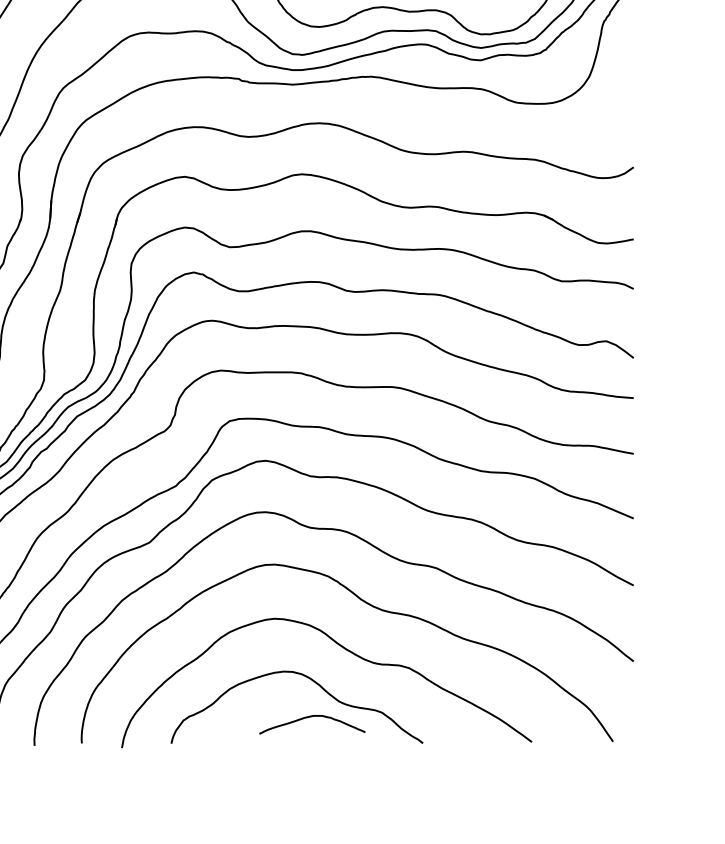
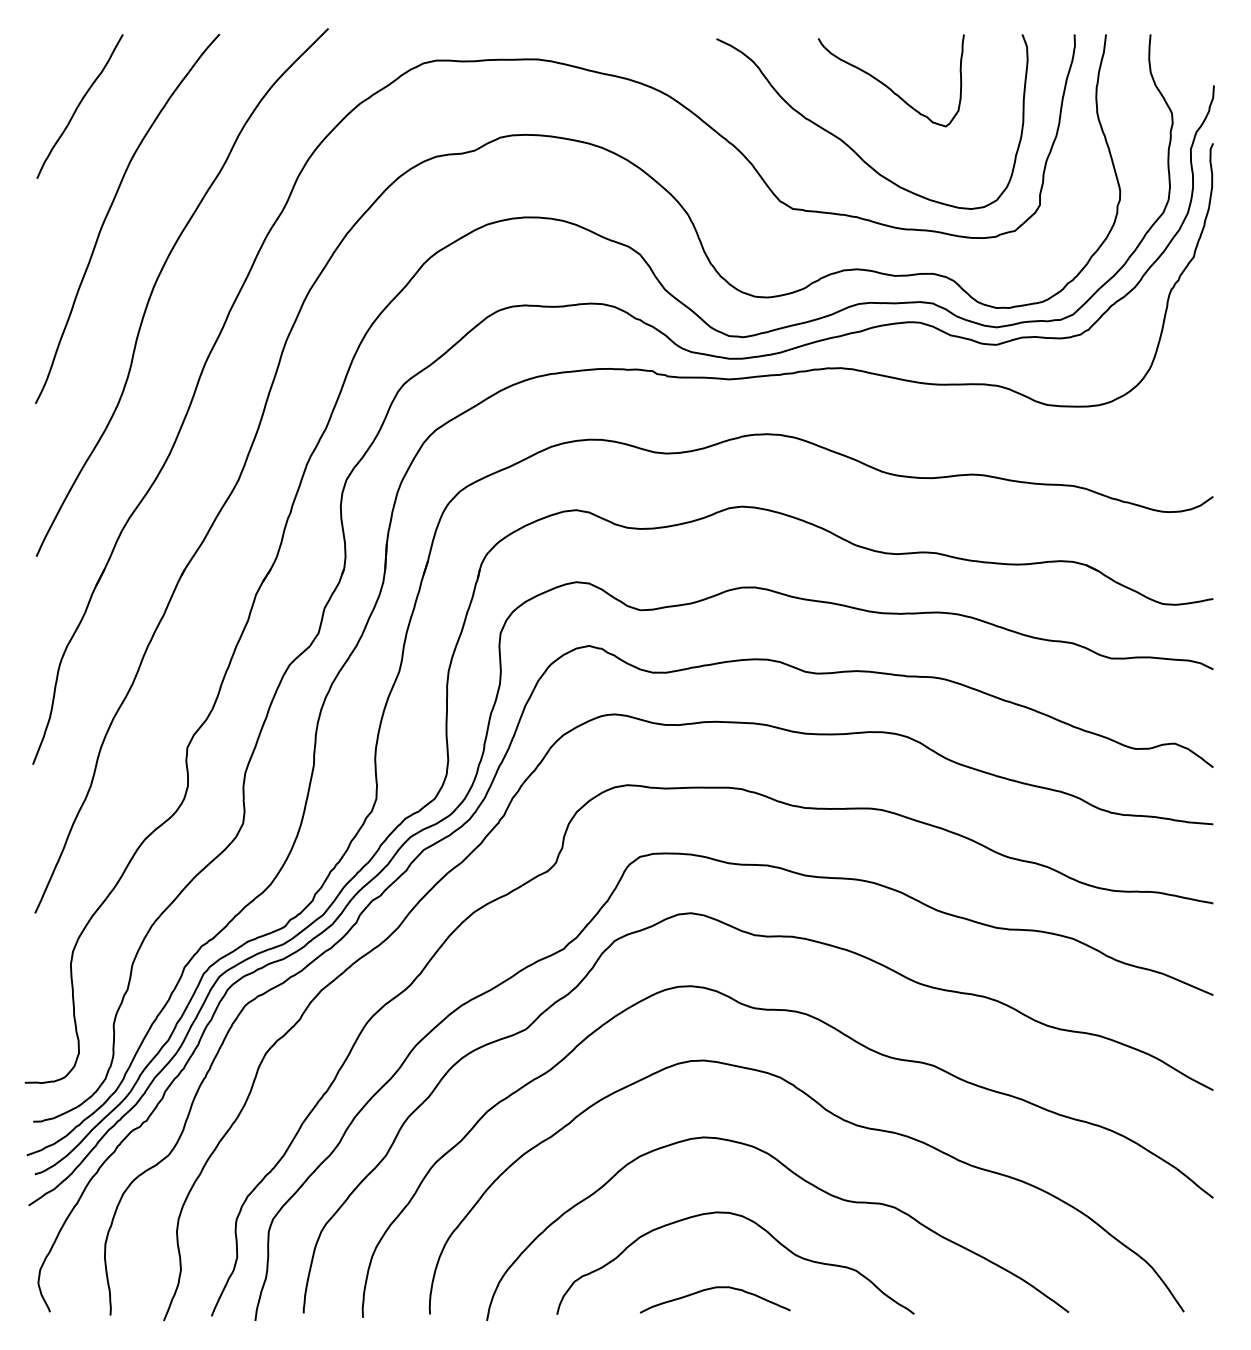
curve: (310, 717) -> (712, 1289), moved

